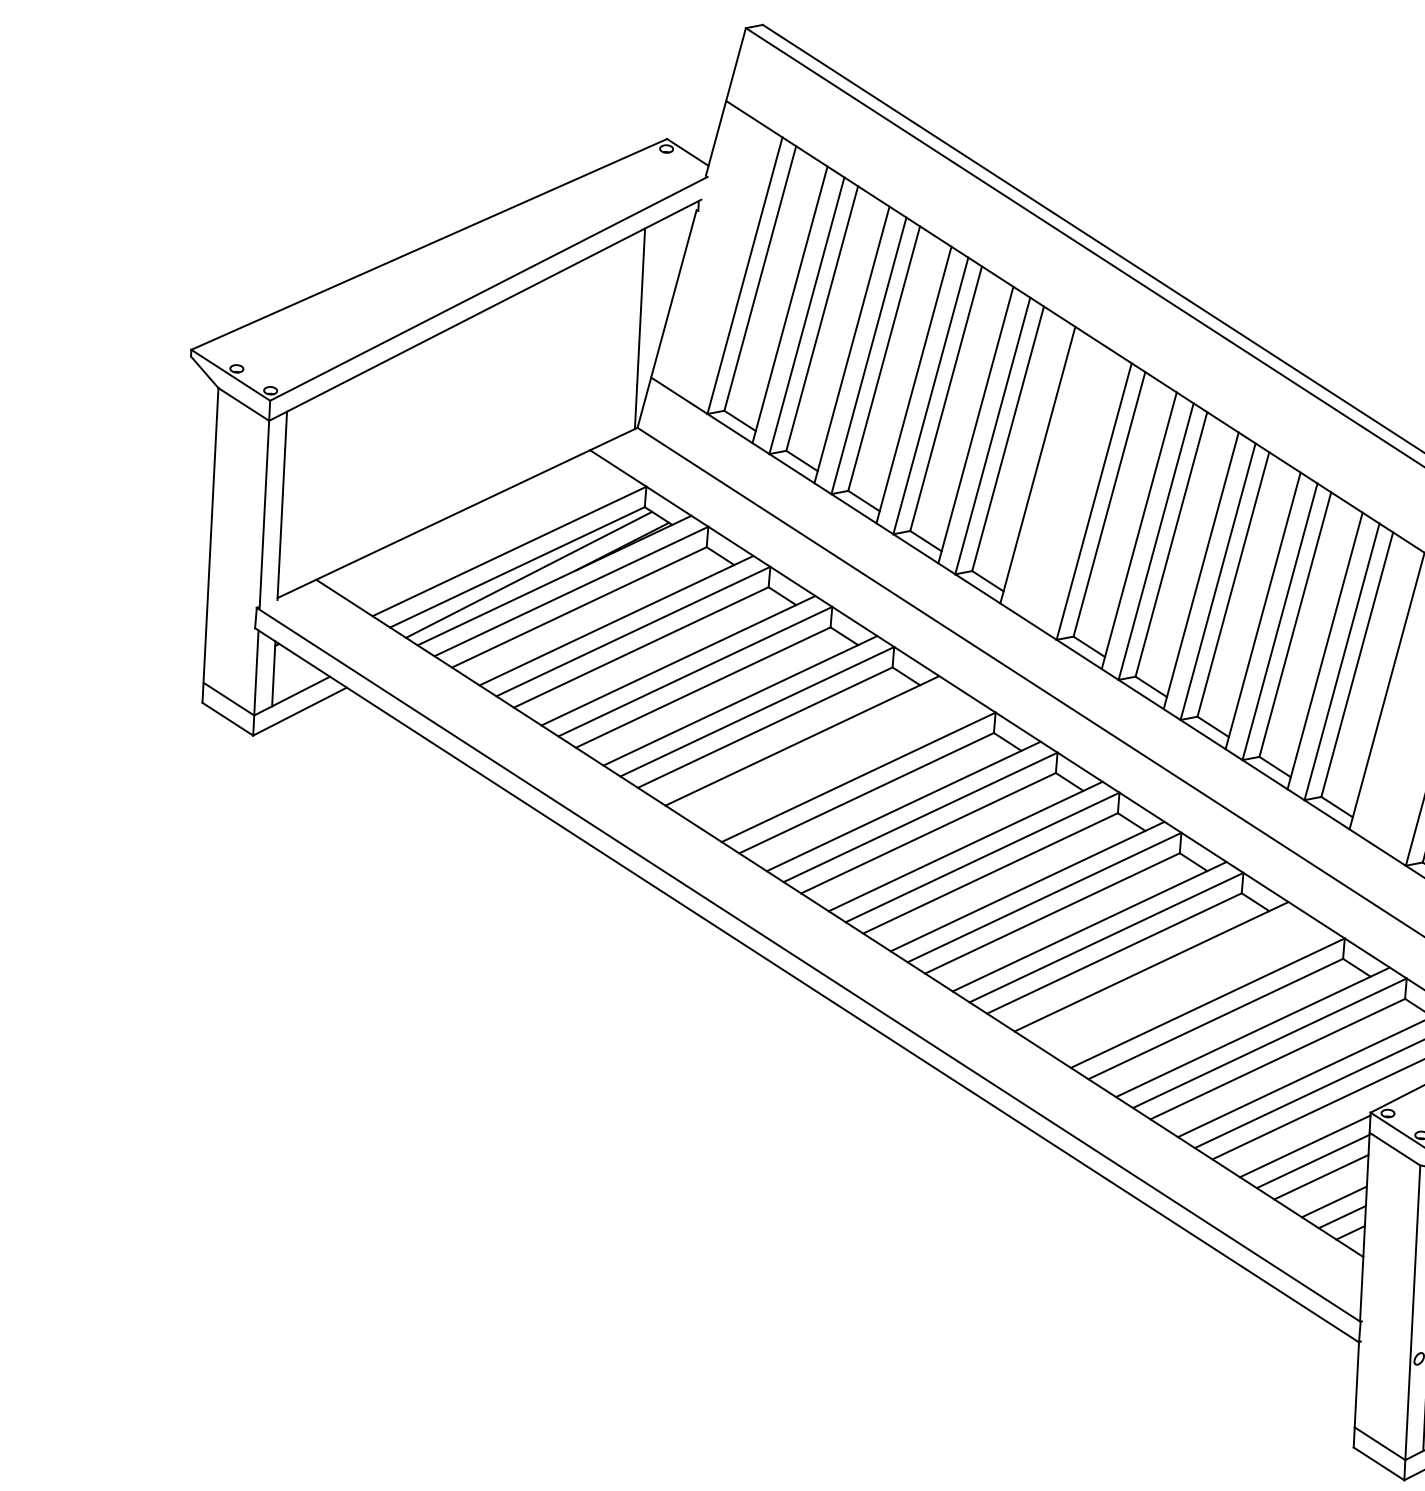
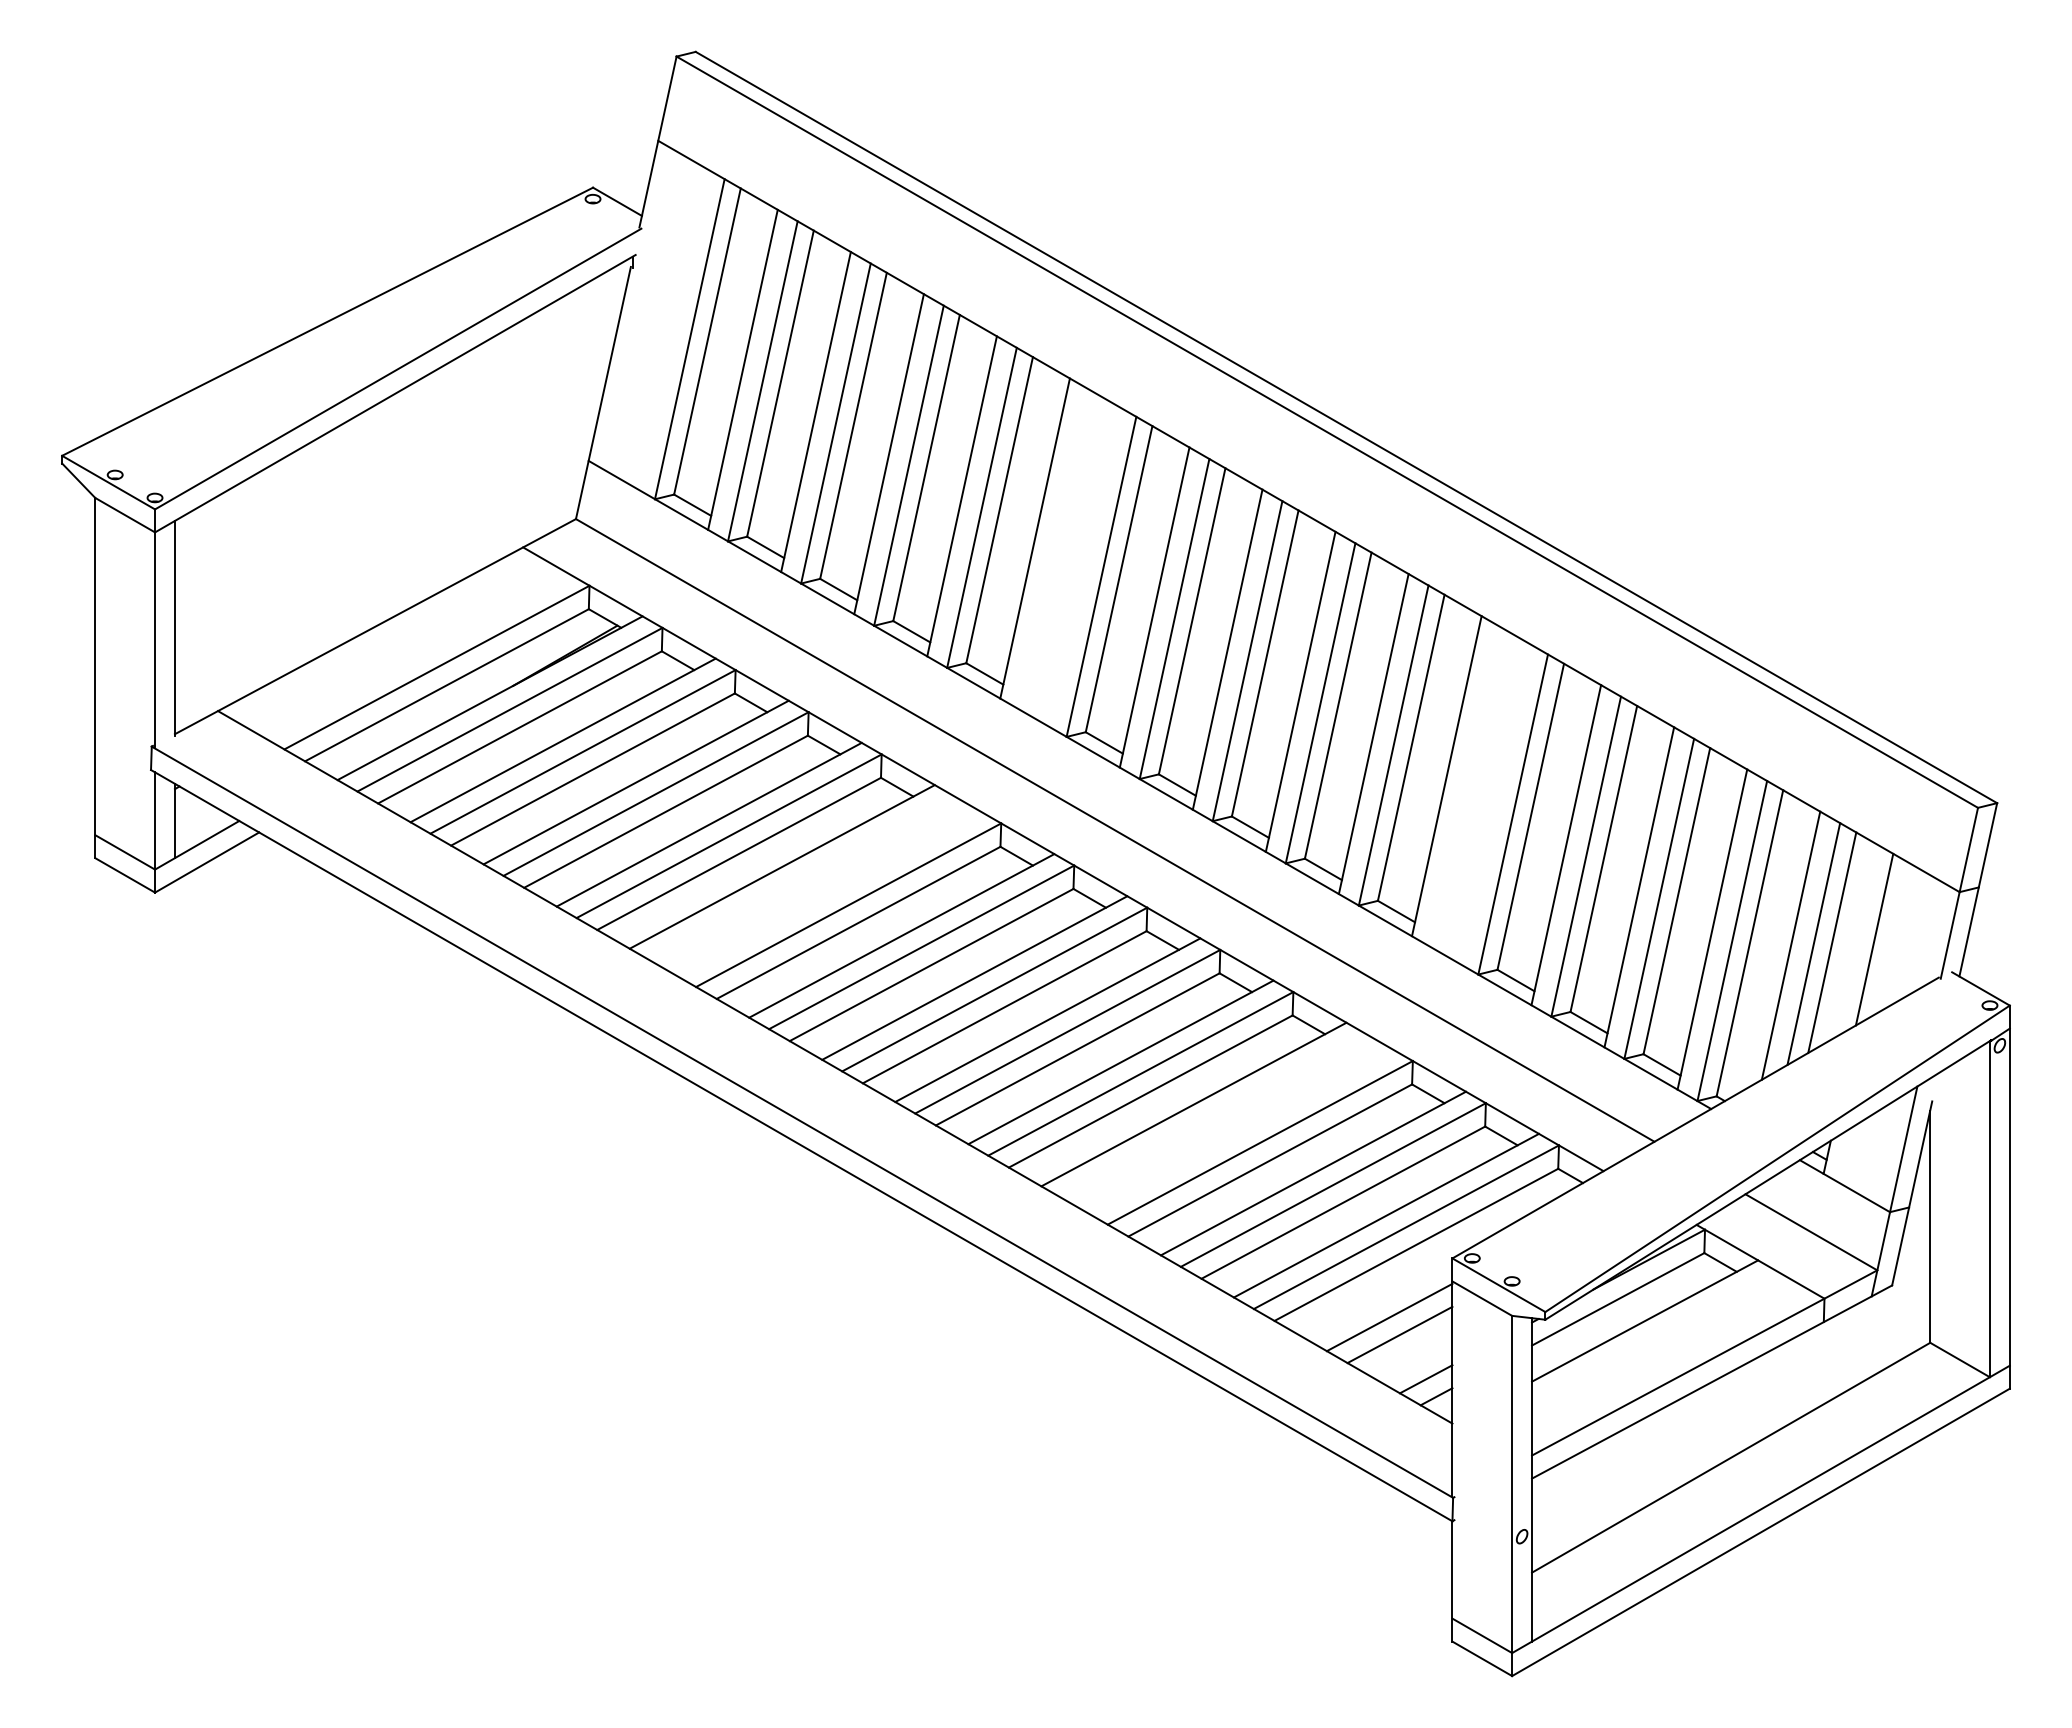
line: (640, 328) -> (573, 405), removed
line: (528, 575) -> (460, 693), removed
line: (1305, 1146) -> (1379, 1300), removed
line: (1334, 1202) -> (1416, 1362), removed

